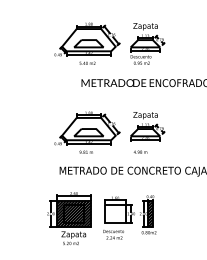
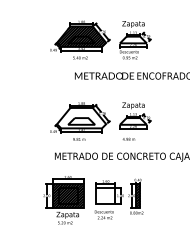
hatch: (88, 39) -> (81, 36), added

